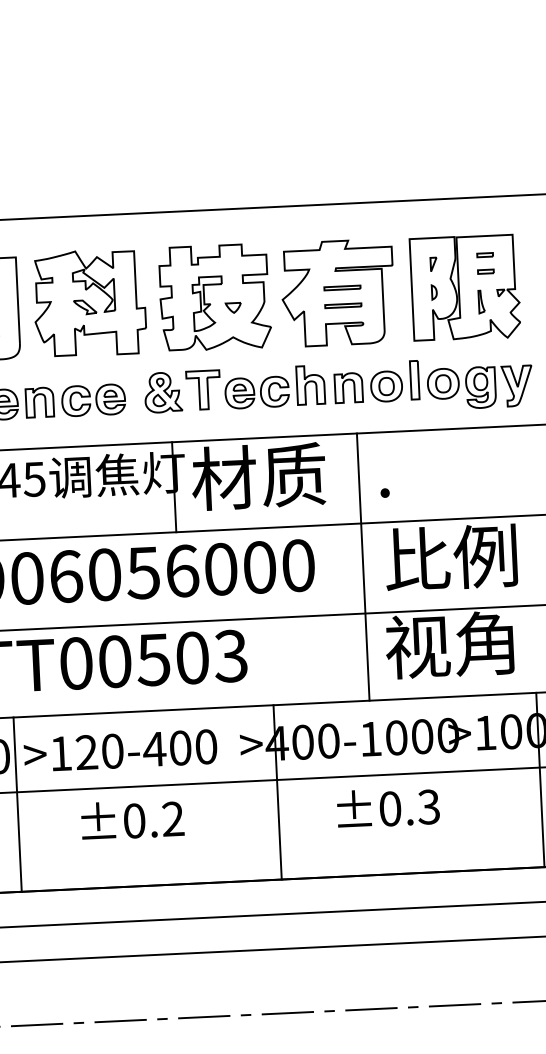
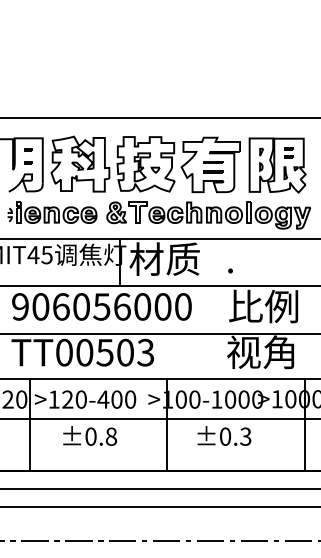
line: (363, 567) -> (217, 309), removed
text: (276, 743) -> (167, 399), 400-1000 -> 100-1000
text: (173, 818) -> (111, 436), ±0.2 -> ±0.8

